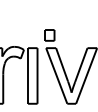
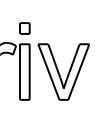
part: (49, 35) -> (24, 28), moved

